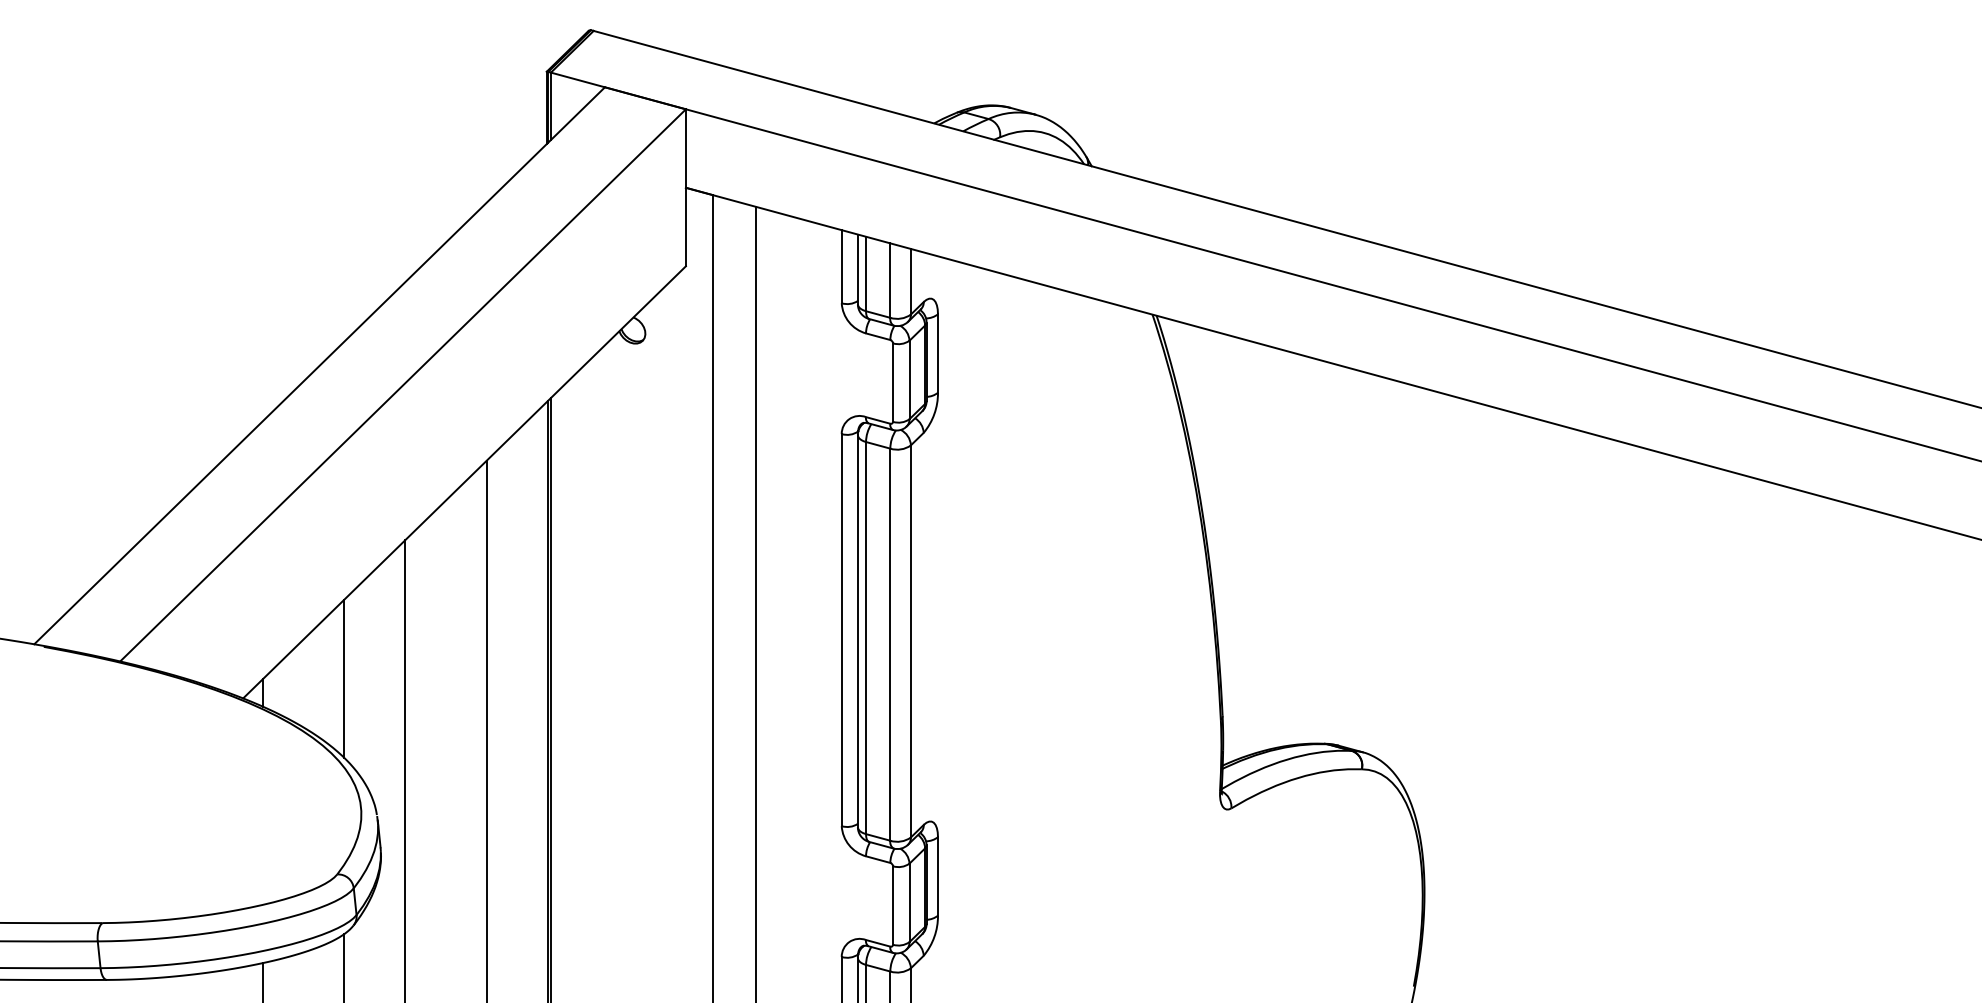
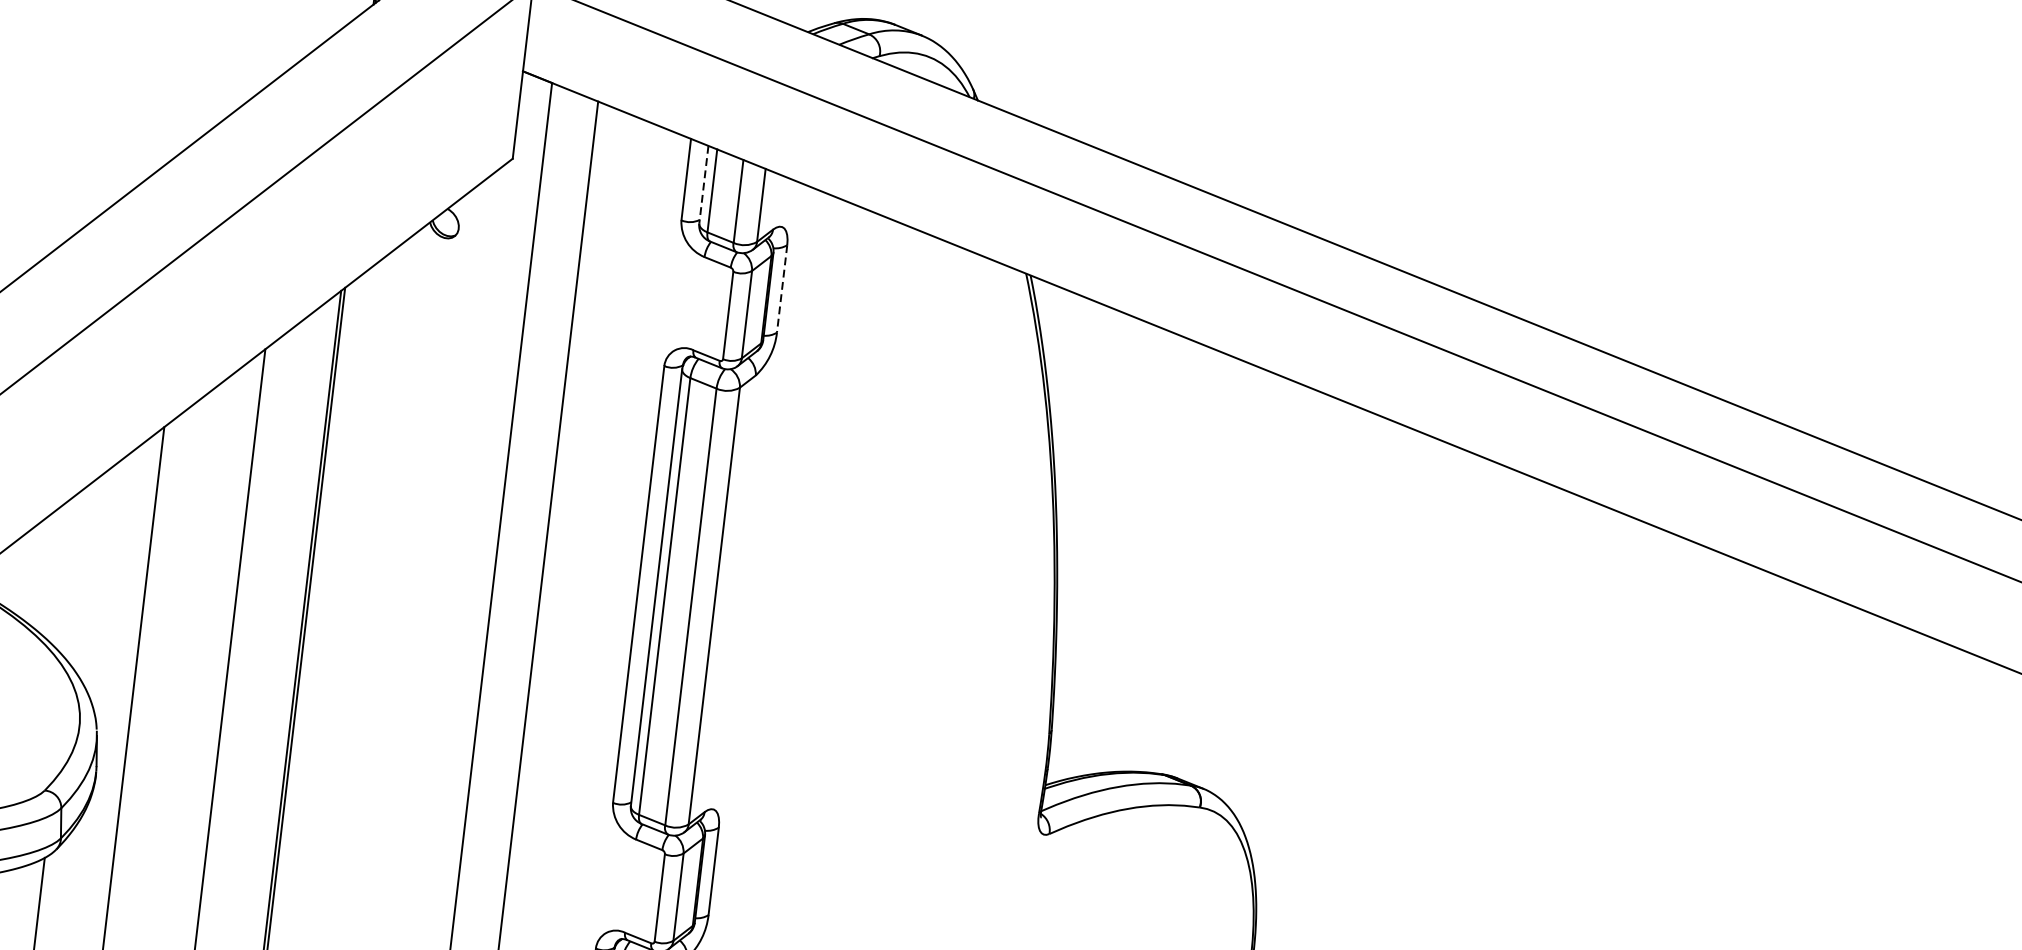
line: (857, 269) -> (703, 184), solid -> dashed
line: (938, 354) -> (782, 290), solid -> dashed
line: (344, 678) -> (78, 573), removed

